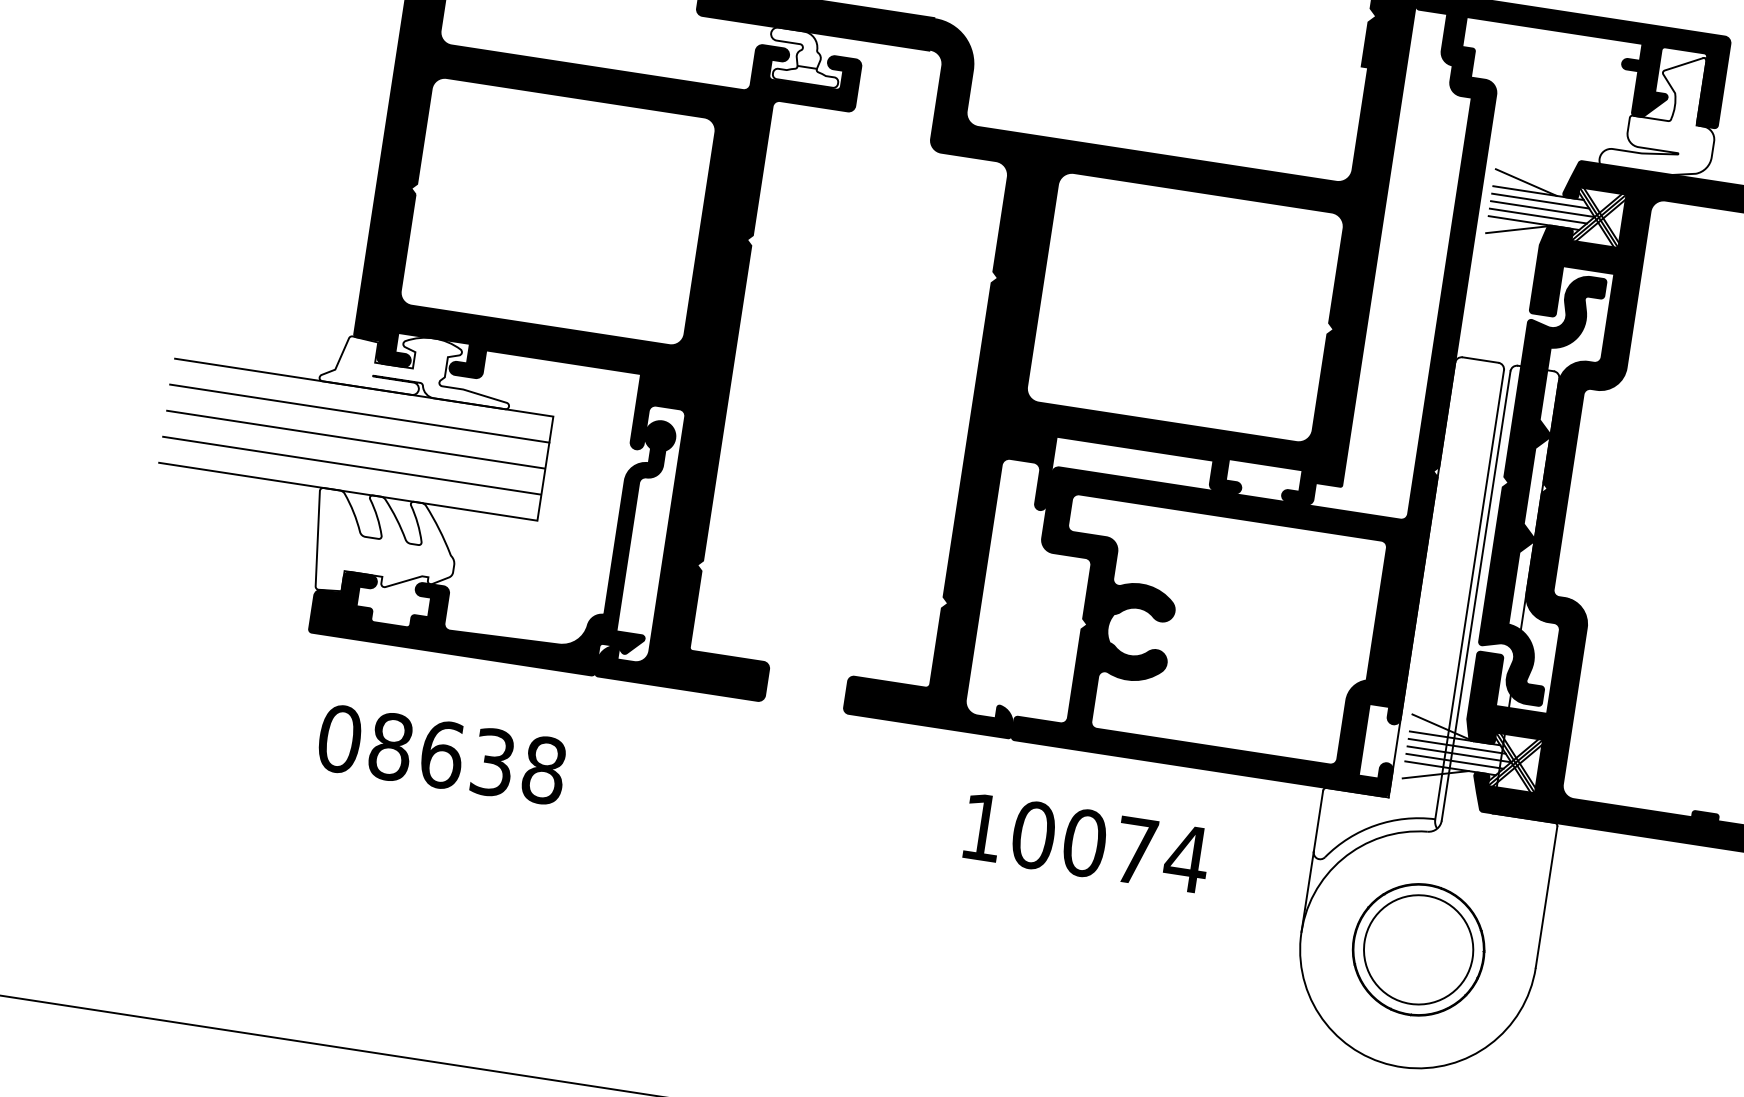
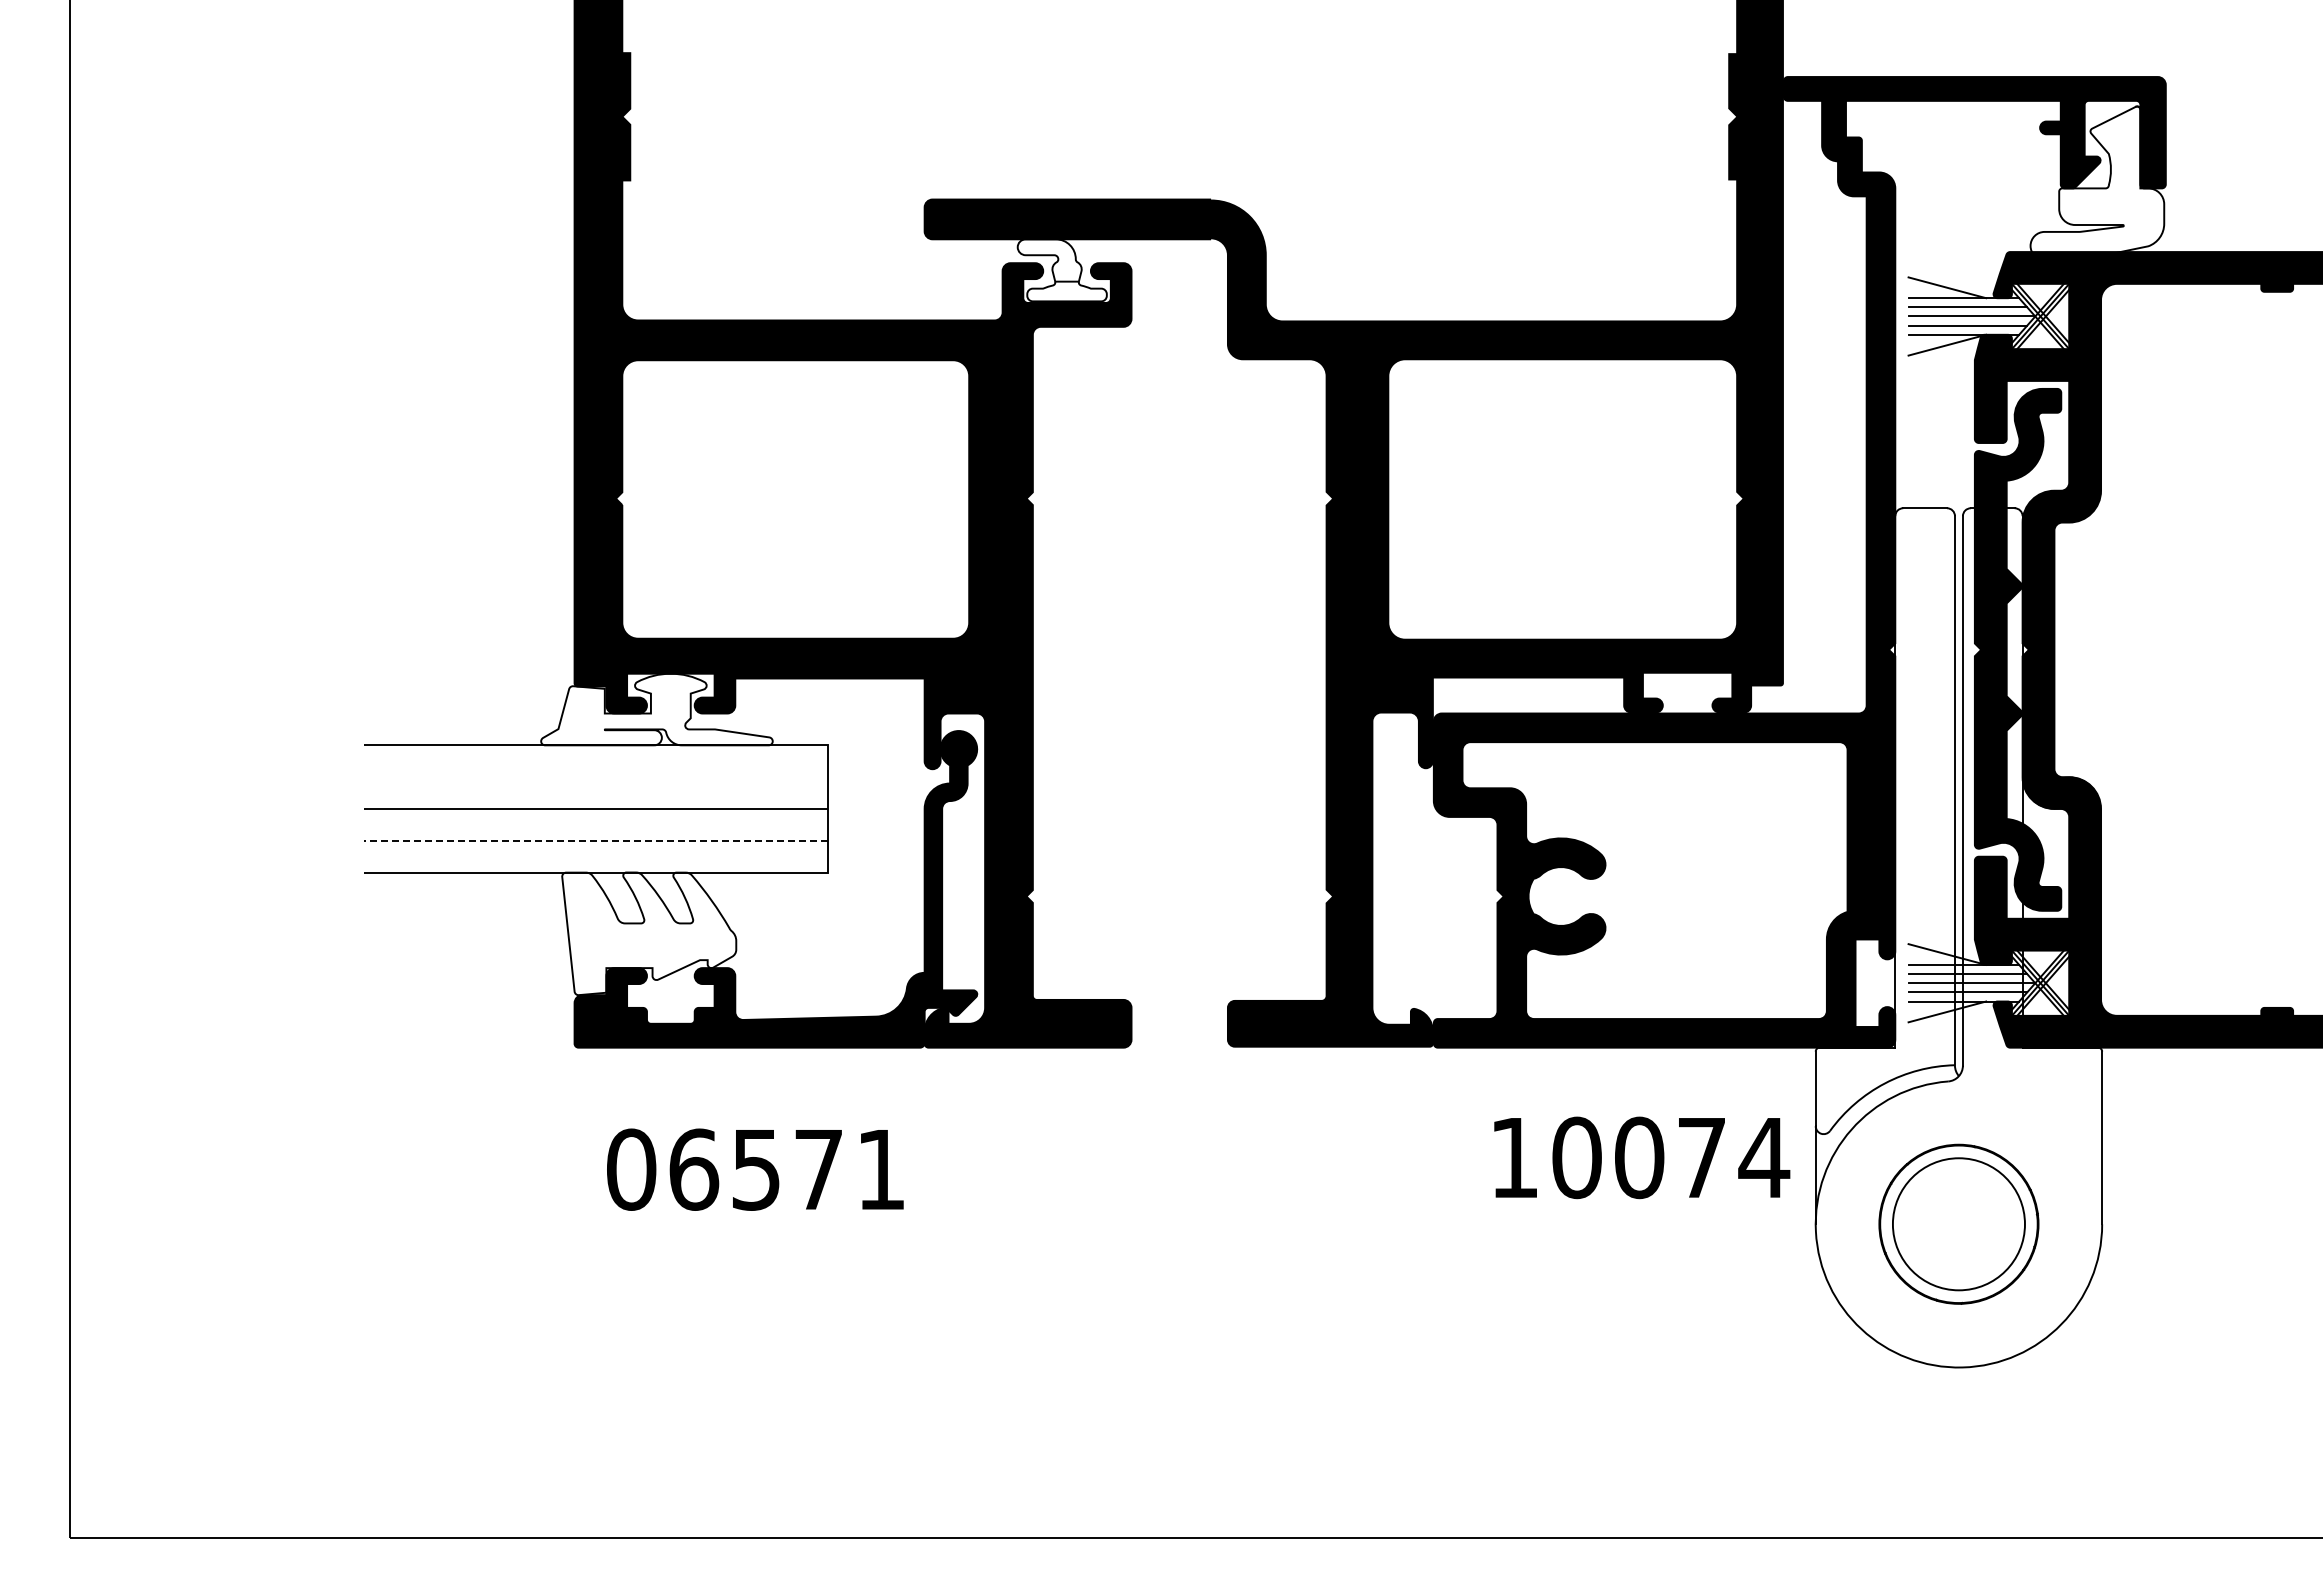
line: (359, 413) -> (595, 777), removed
line: (351, 465) -> (595, 840), solid -> dashed
text: (467, 758) -> (787, 1169), 08638 -> 06571
text: (1087, 843) -> (1642, 1157), moved

